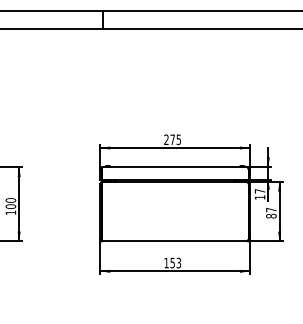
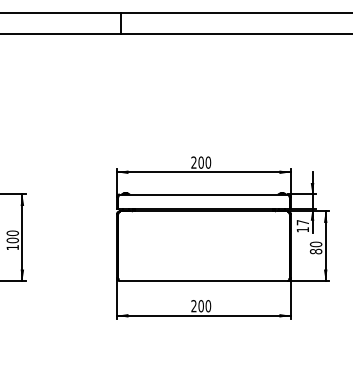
text: (175, 139) -> (204, 162), 275 -> 200
text: (270, 210) -> (315, 244), 87 -> 80
text: (172, 263) -> (201, 306), 153 -> 200

